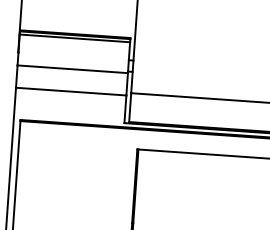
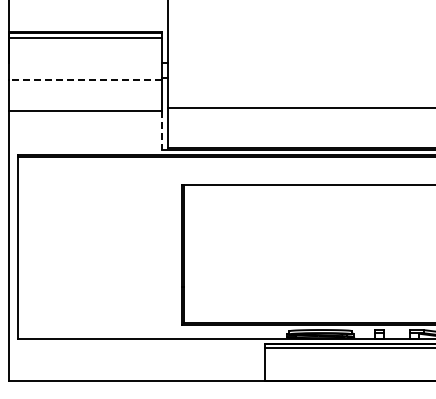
line: (72, 69) -> (85, 80), solid -> dashed
line: (125, 109) -> (162, 131), solid -> dashed

